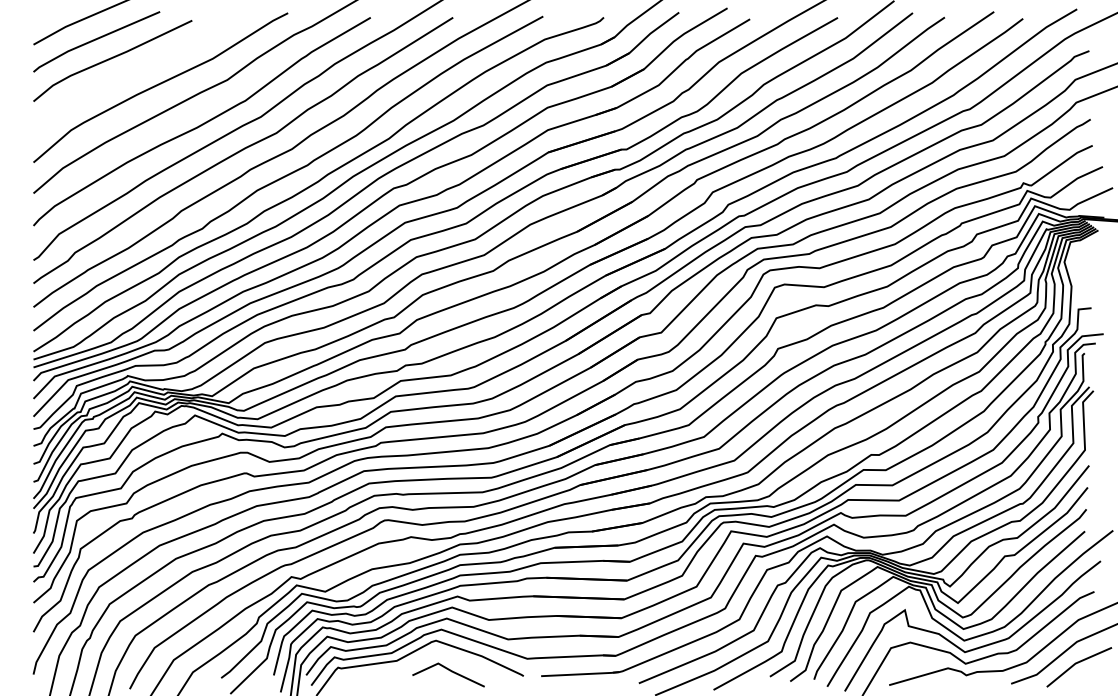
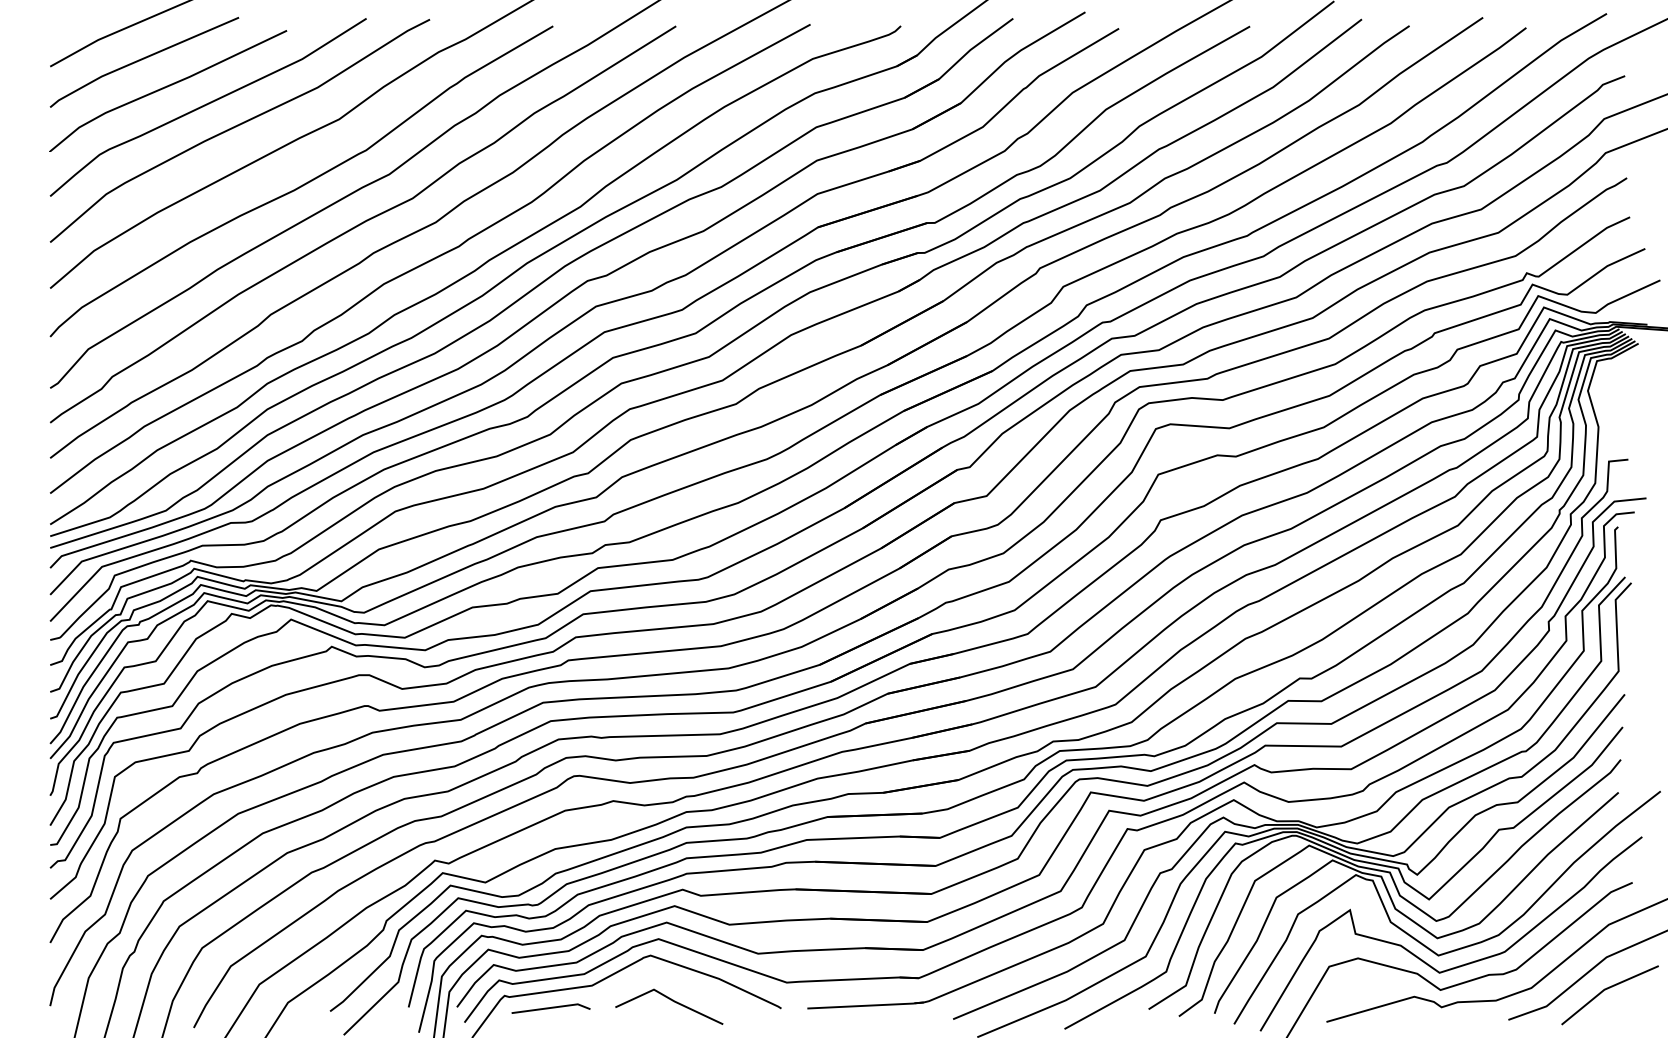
curve: (138, 71) -> (206, 106), added
line: (368, 676) -> (549, 1008), added

